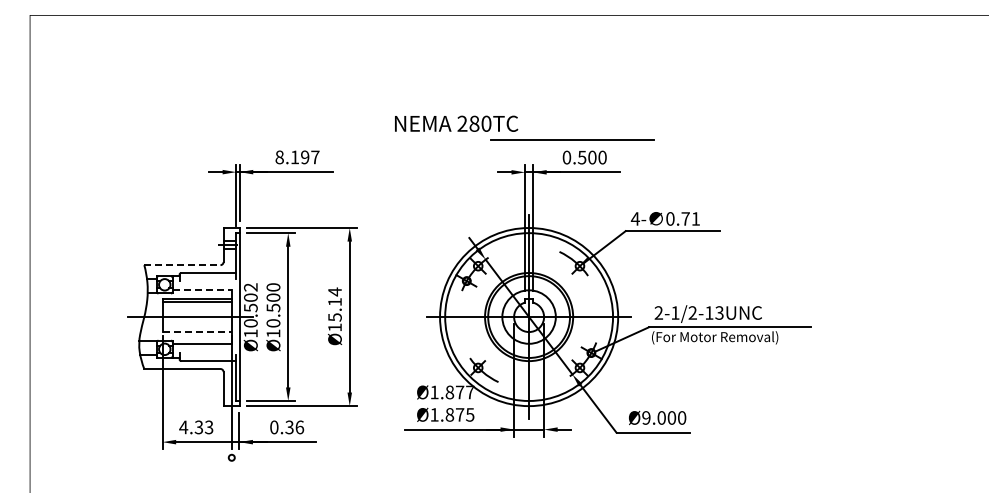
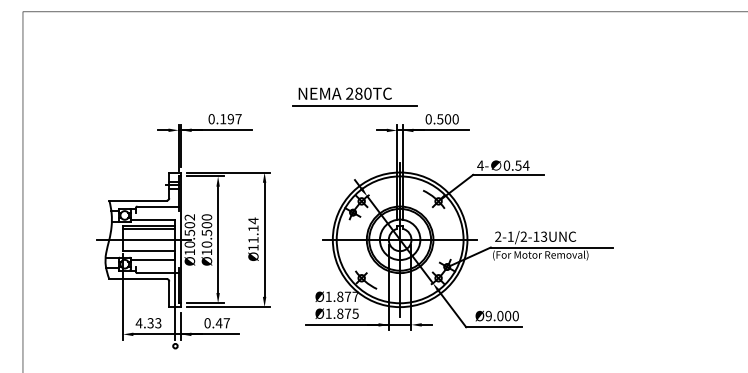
line: (572, 139) -> (355, 105), moved
text: (279, 157) -> (211, 119), 8.197 -> 0.197
text: (690, 218) -> (522, 165), 0.71 -> 0.54
line: (182, 265) -> (138, 200), dashed -> solid
line: (202, 290) -> (153, 219), dashed -> solid
text: (334, 317) -> (253, 240), Ø15.14 -> Ø11.14
line: (197, 332) -> (149, 251), dashed -> solid
text: (294, 427) -> (222, 323), 0.36 -> 0.47

